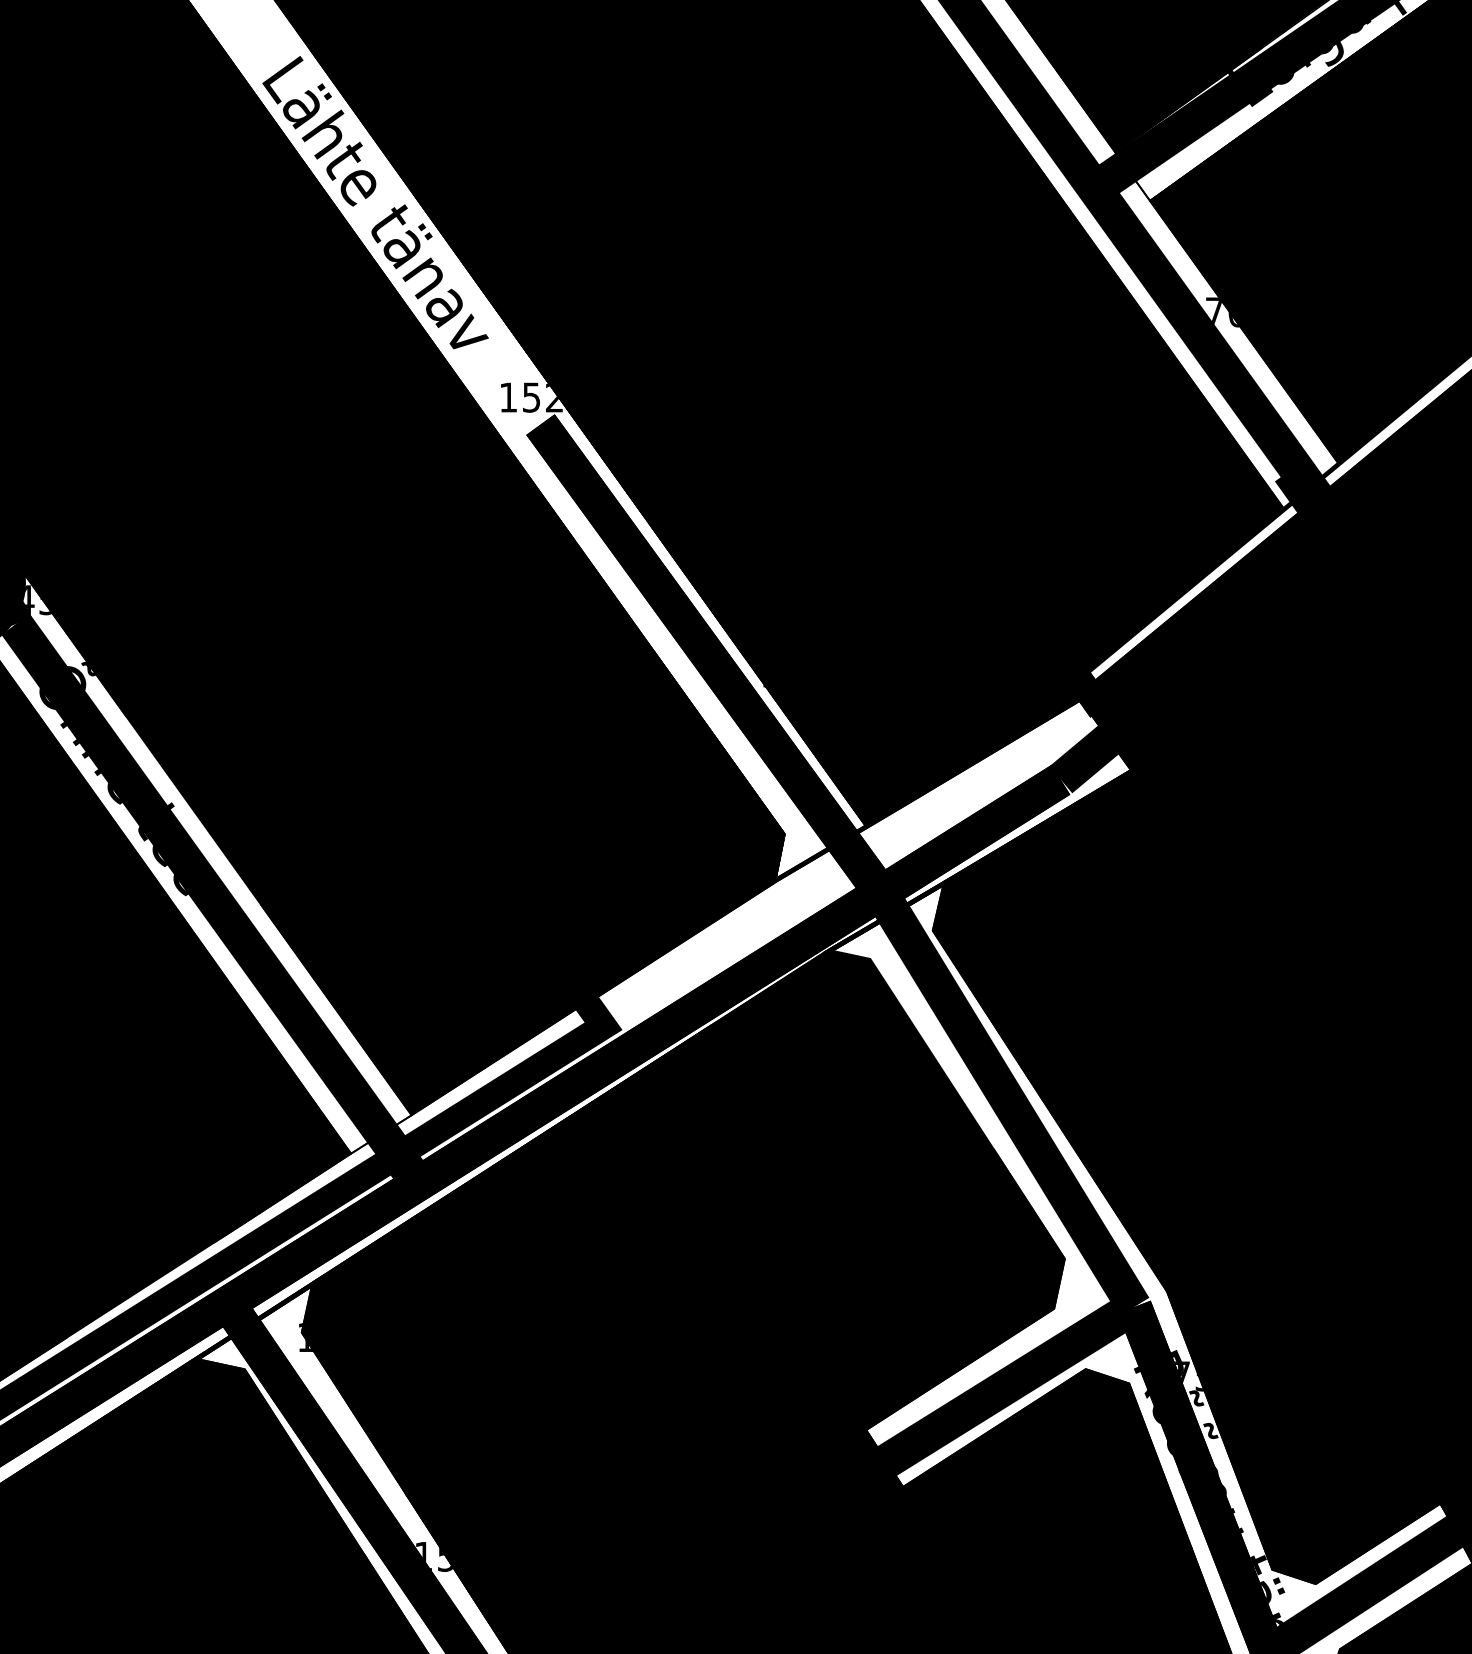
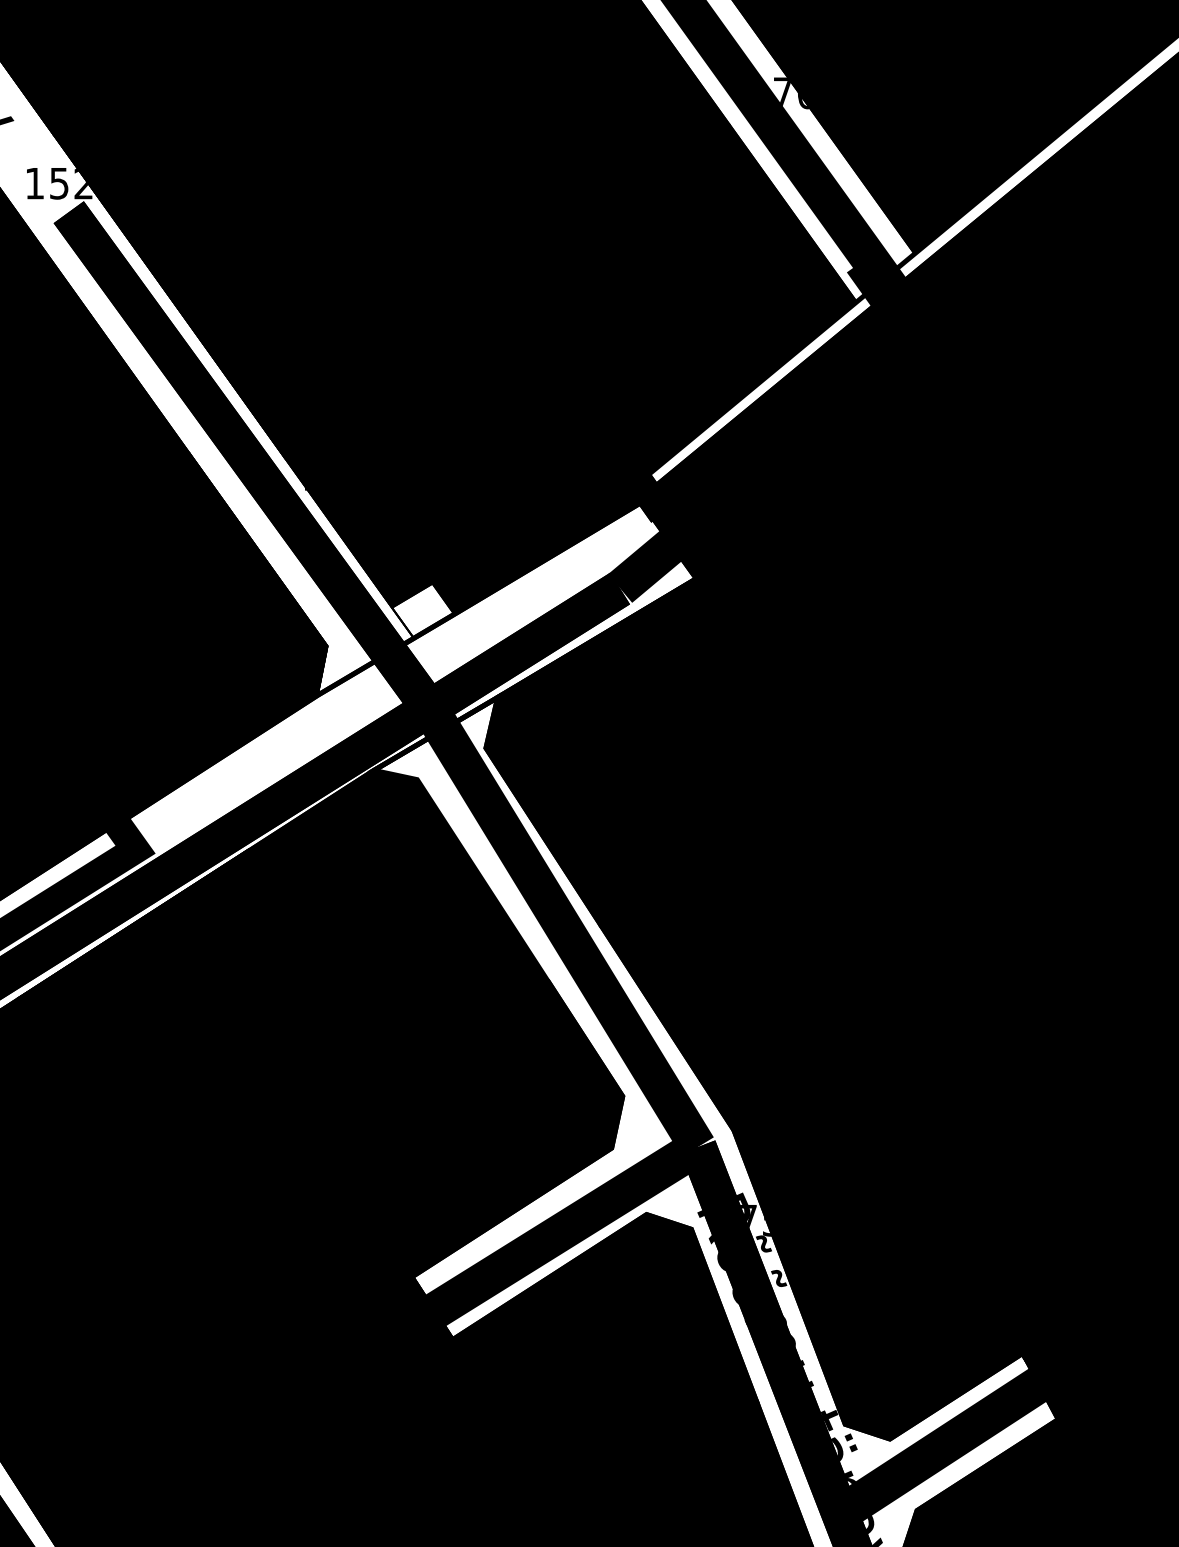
fill: (874, 800) -> (422, 610), removed

